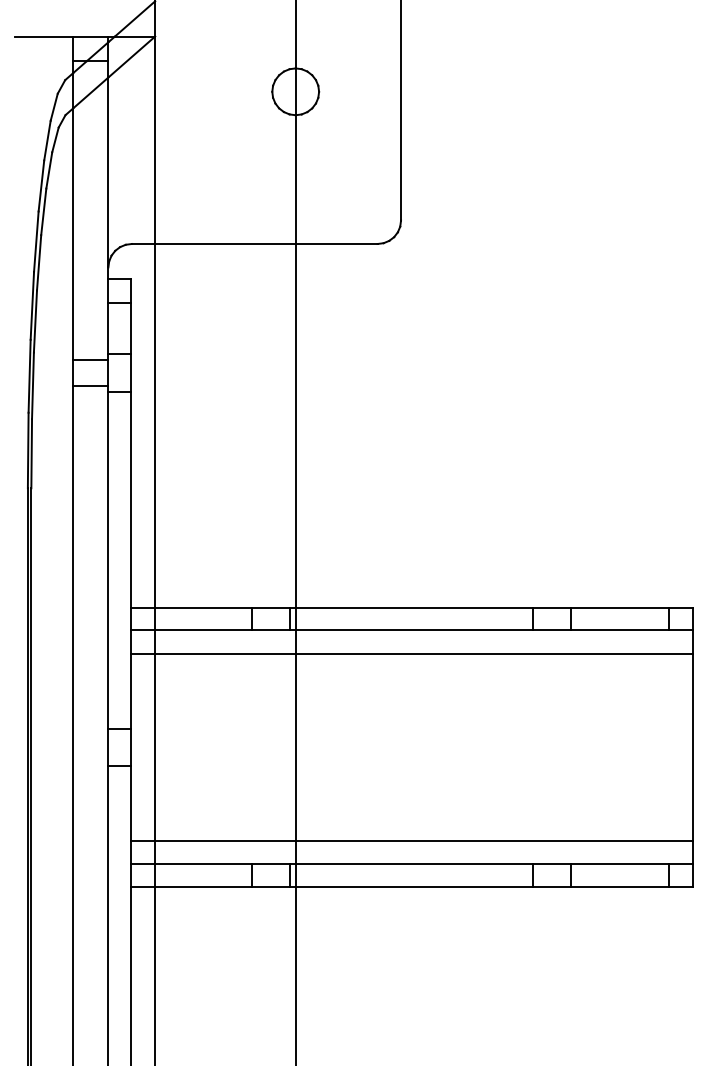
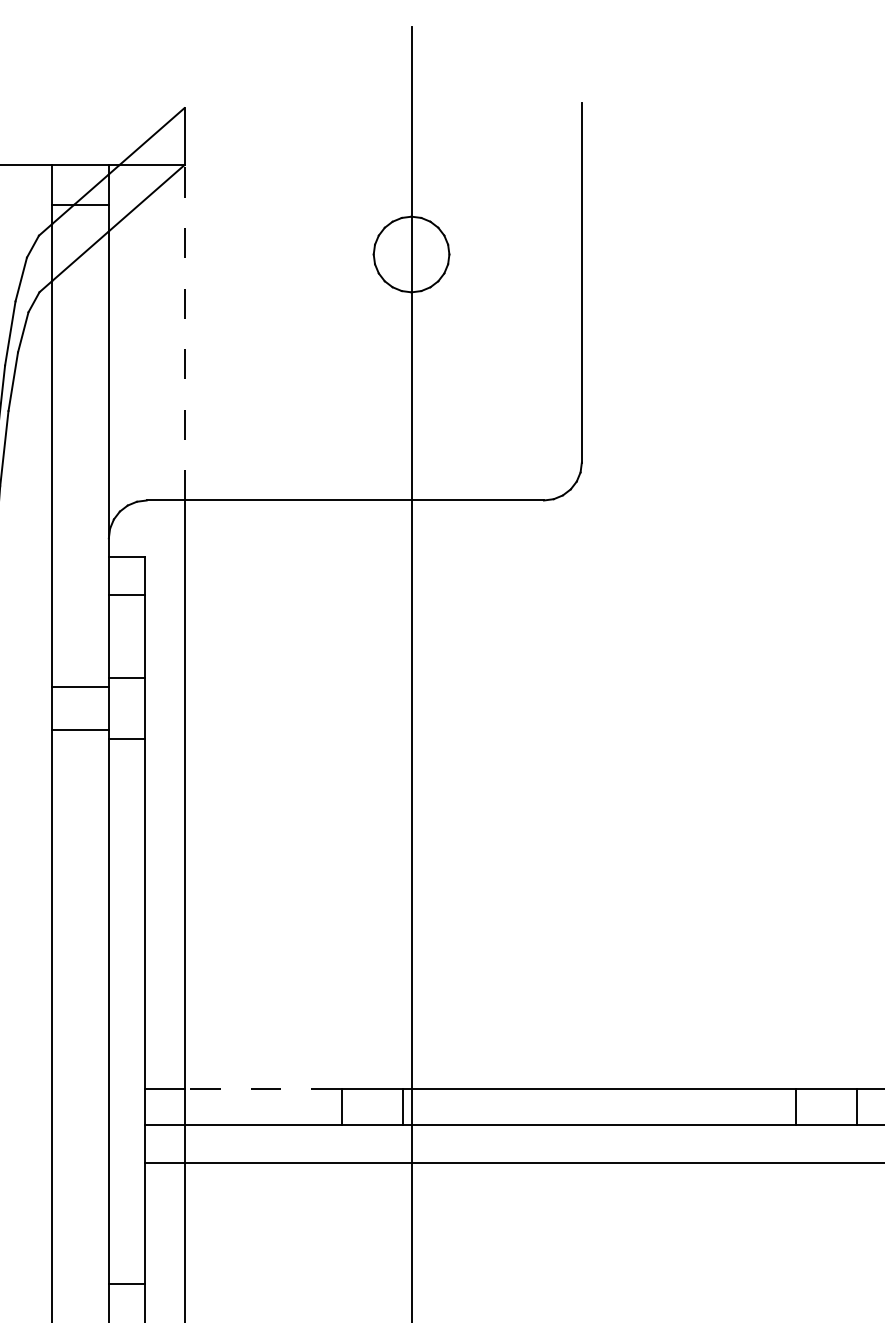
line: (155, 140) -> (184, 333), solid -> dashed
line: (203, 607) -> (262, 1088), solid -> dashed

